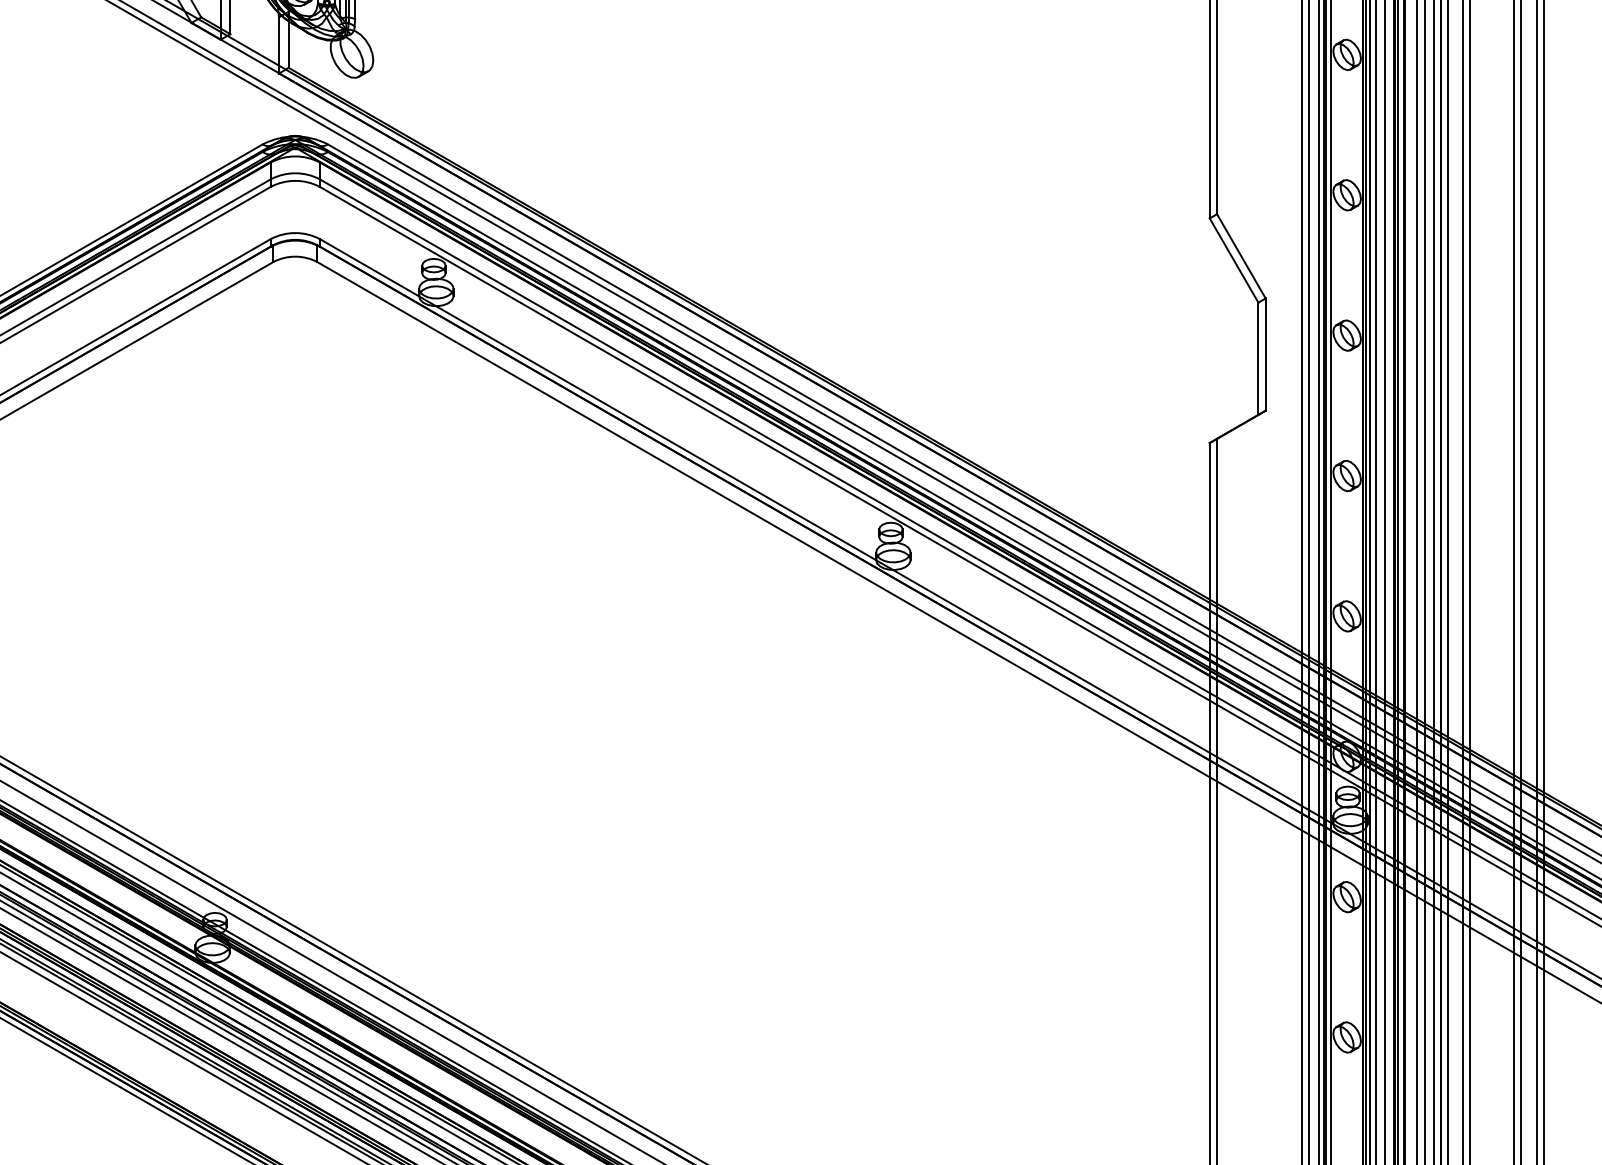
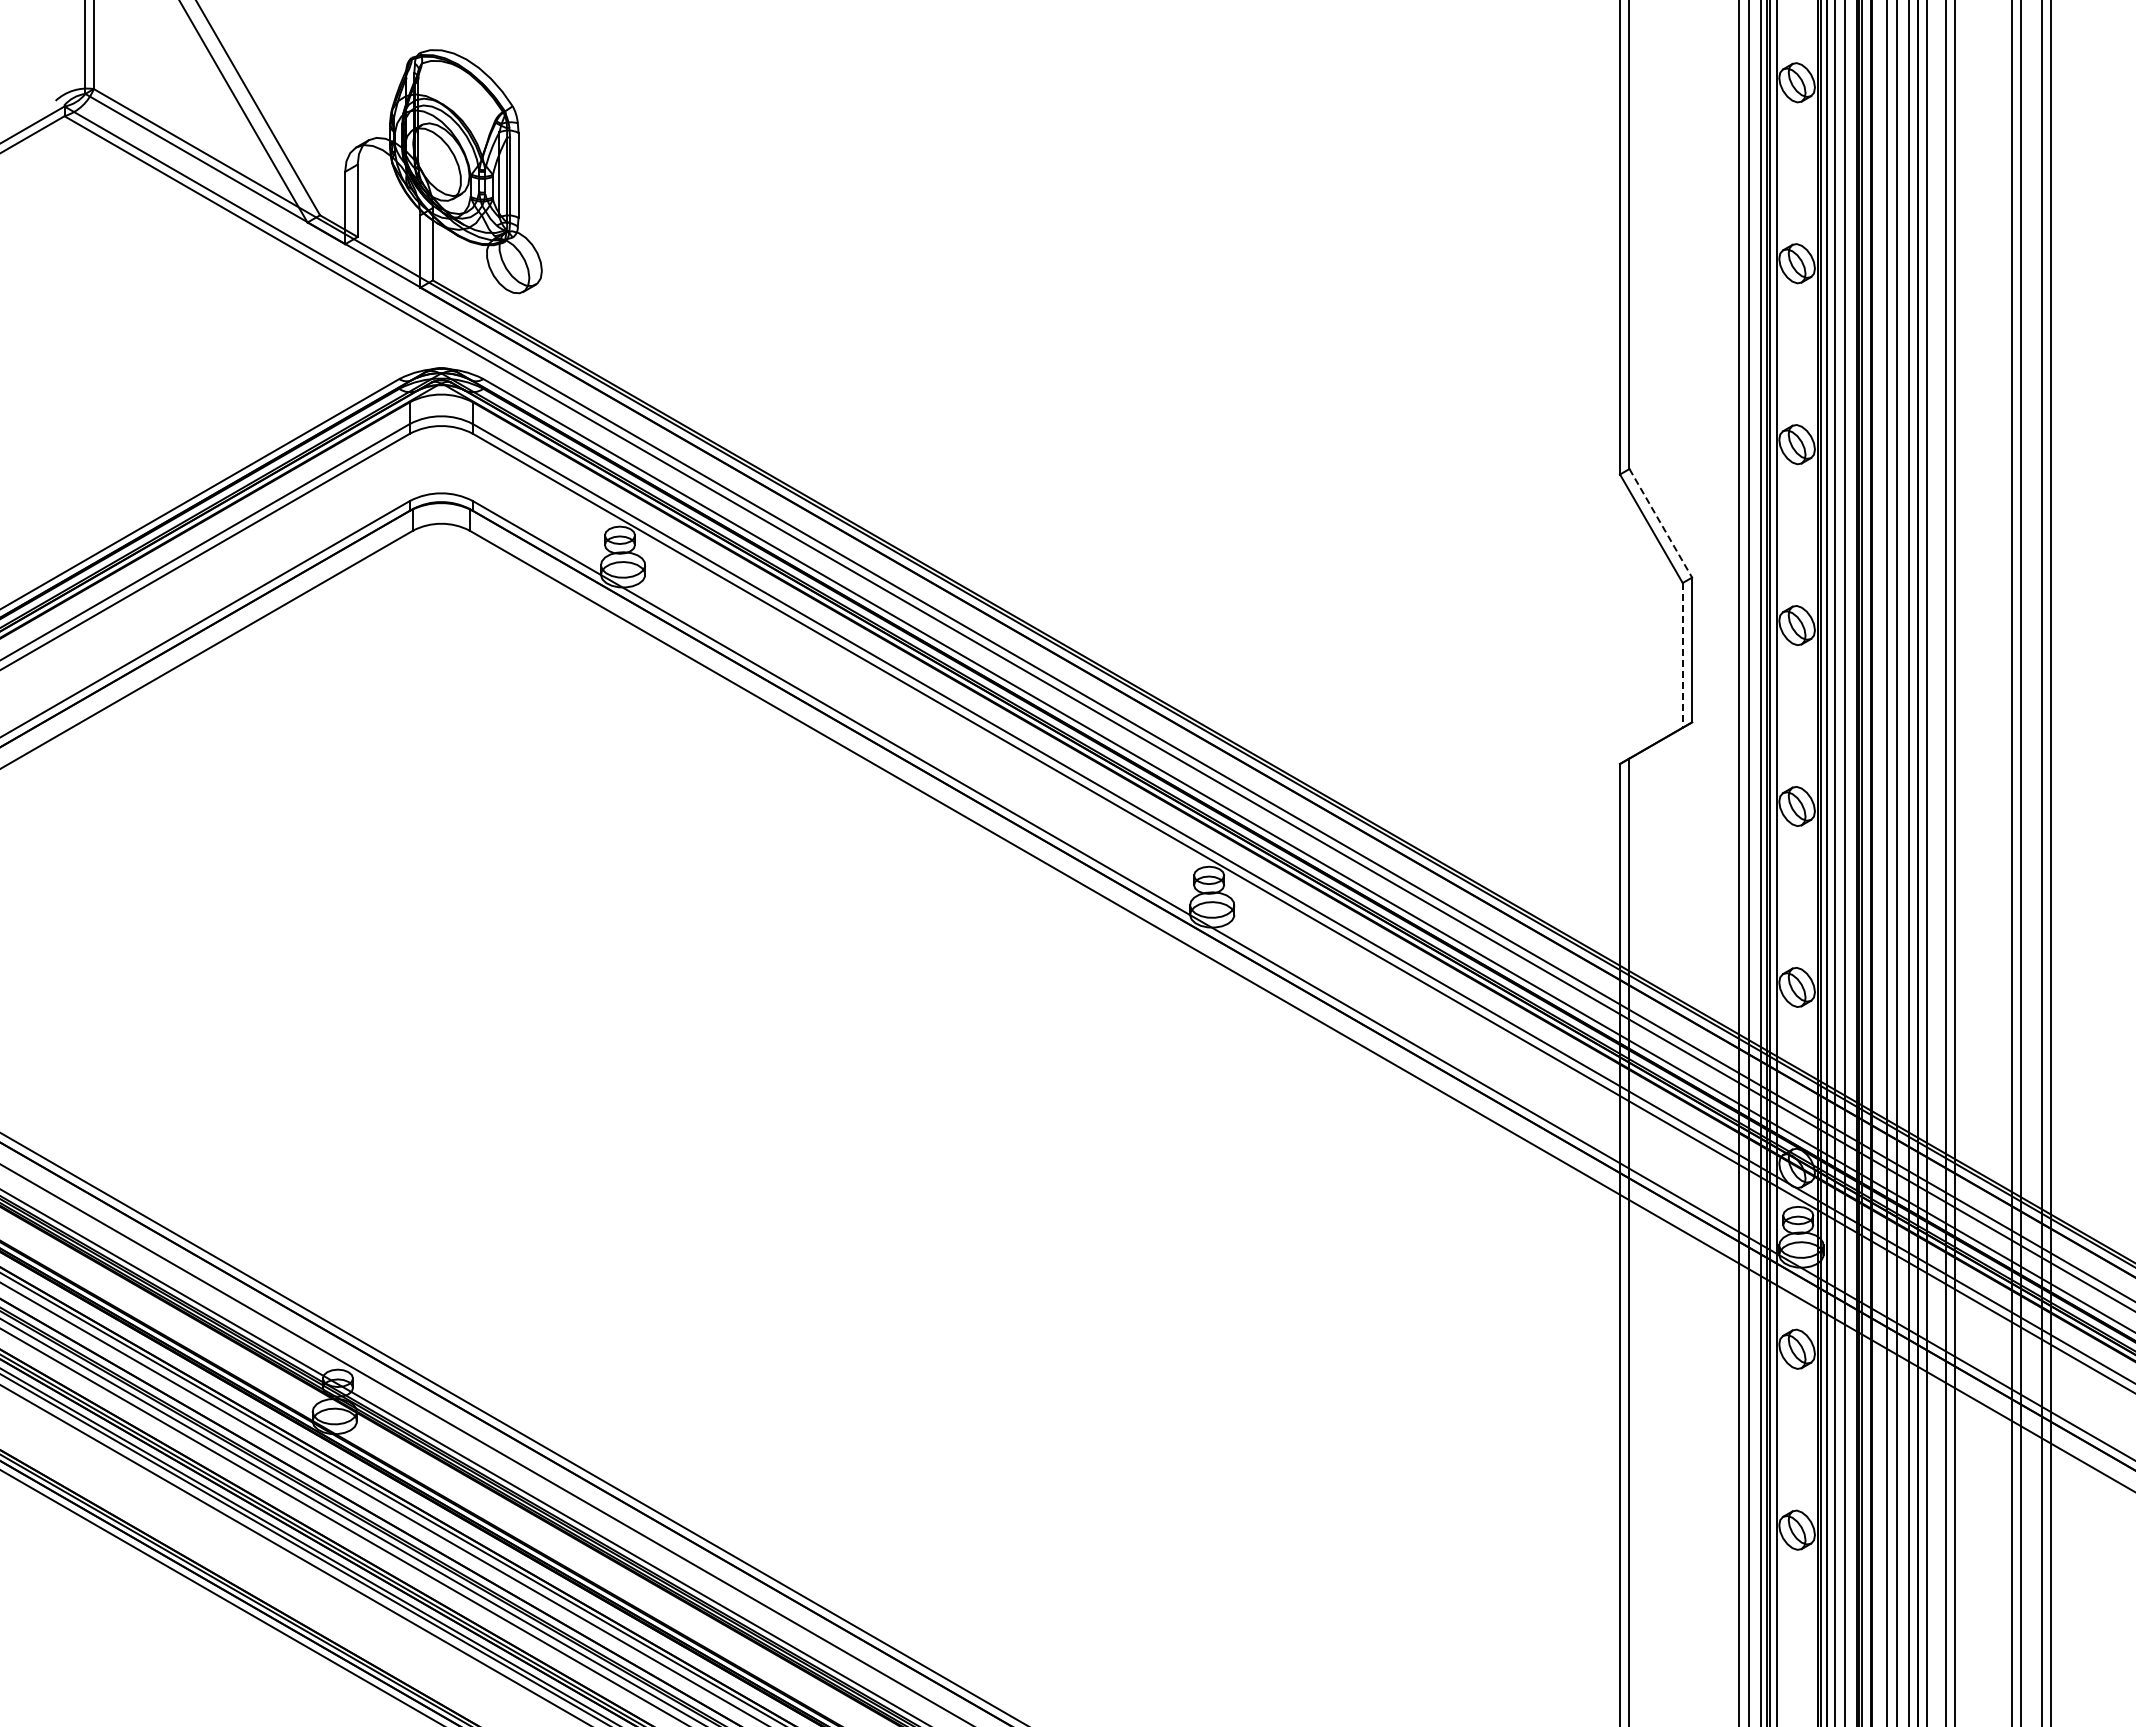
line: (1241, 256) -> (1660, 523), solid -> dashed
line: (1258, 358) -> (1682, 655), solid -> dashed

